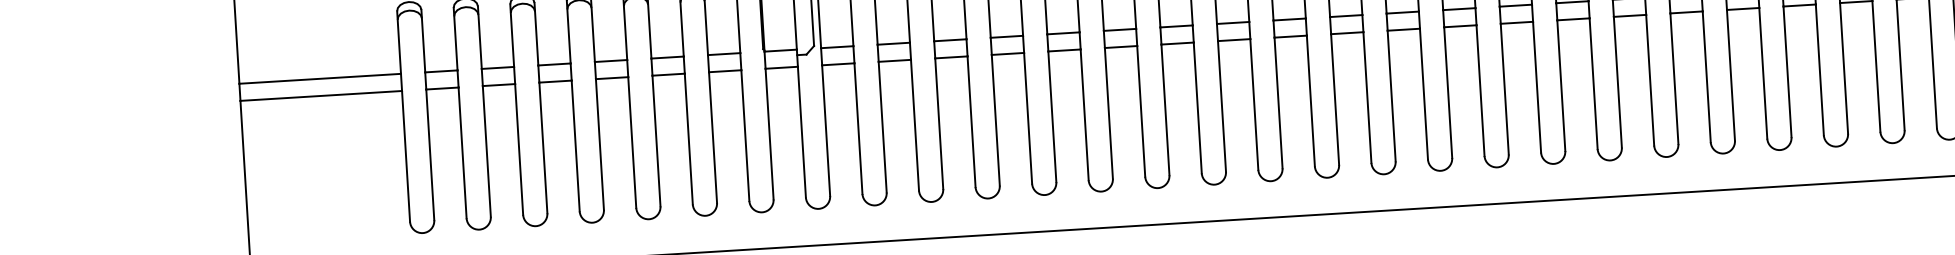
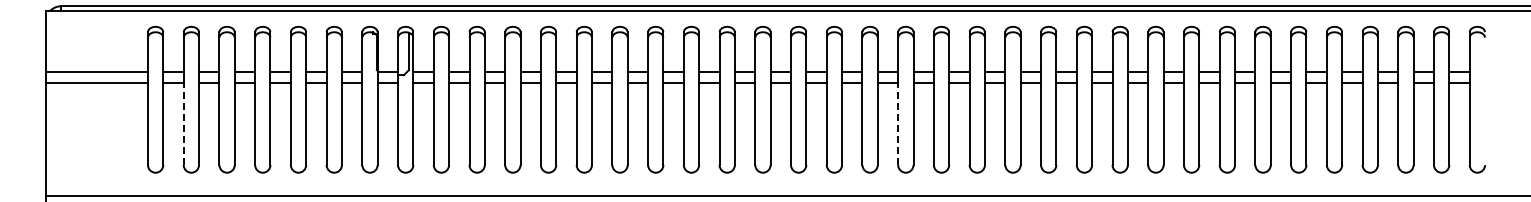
line: (1594, 83) -> (898, 123), solid -> dashed
line: (462, 152) -> (183, 123), solid -> dashed

